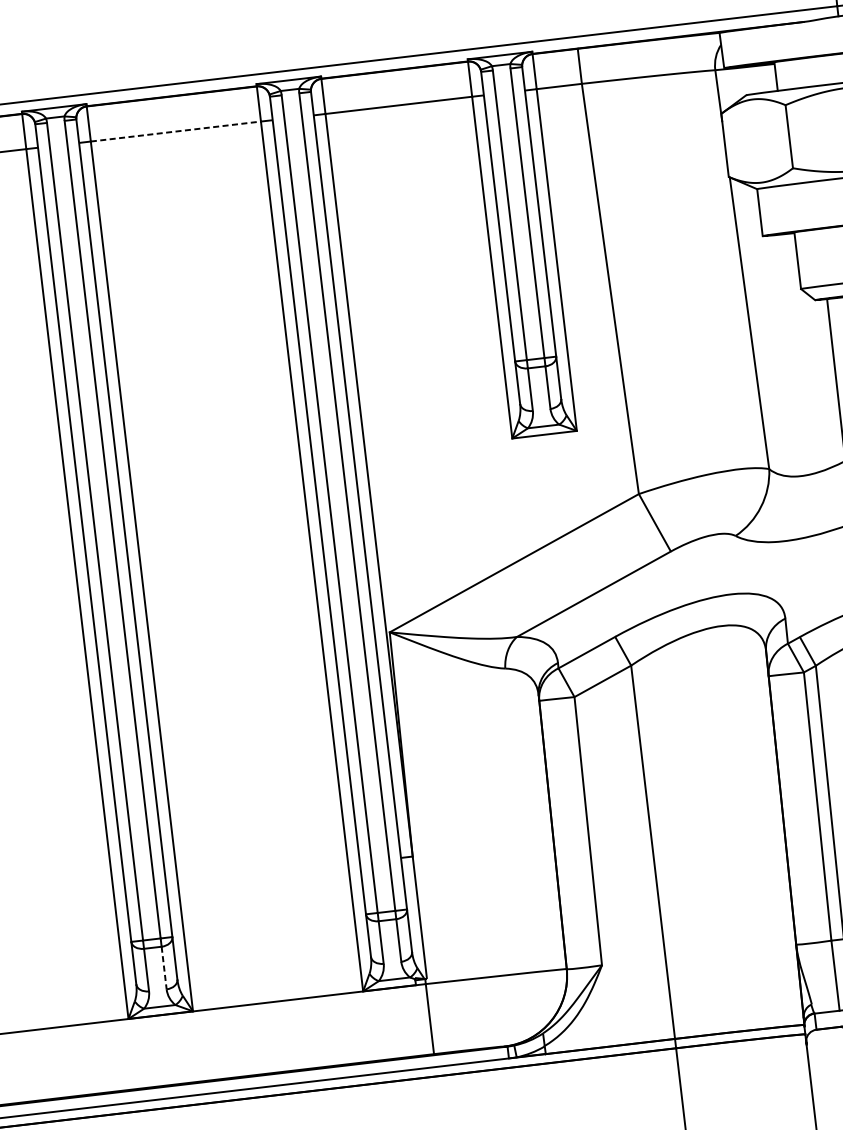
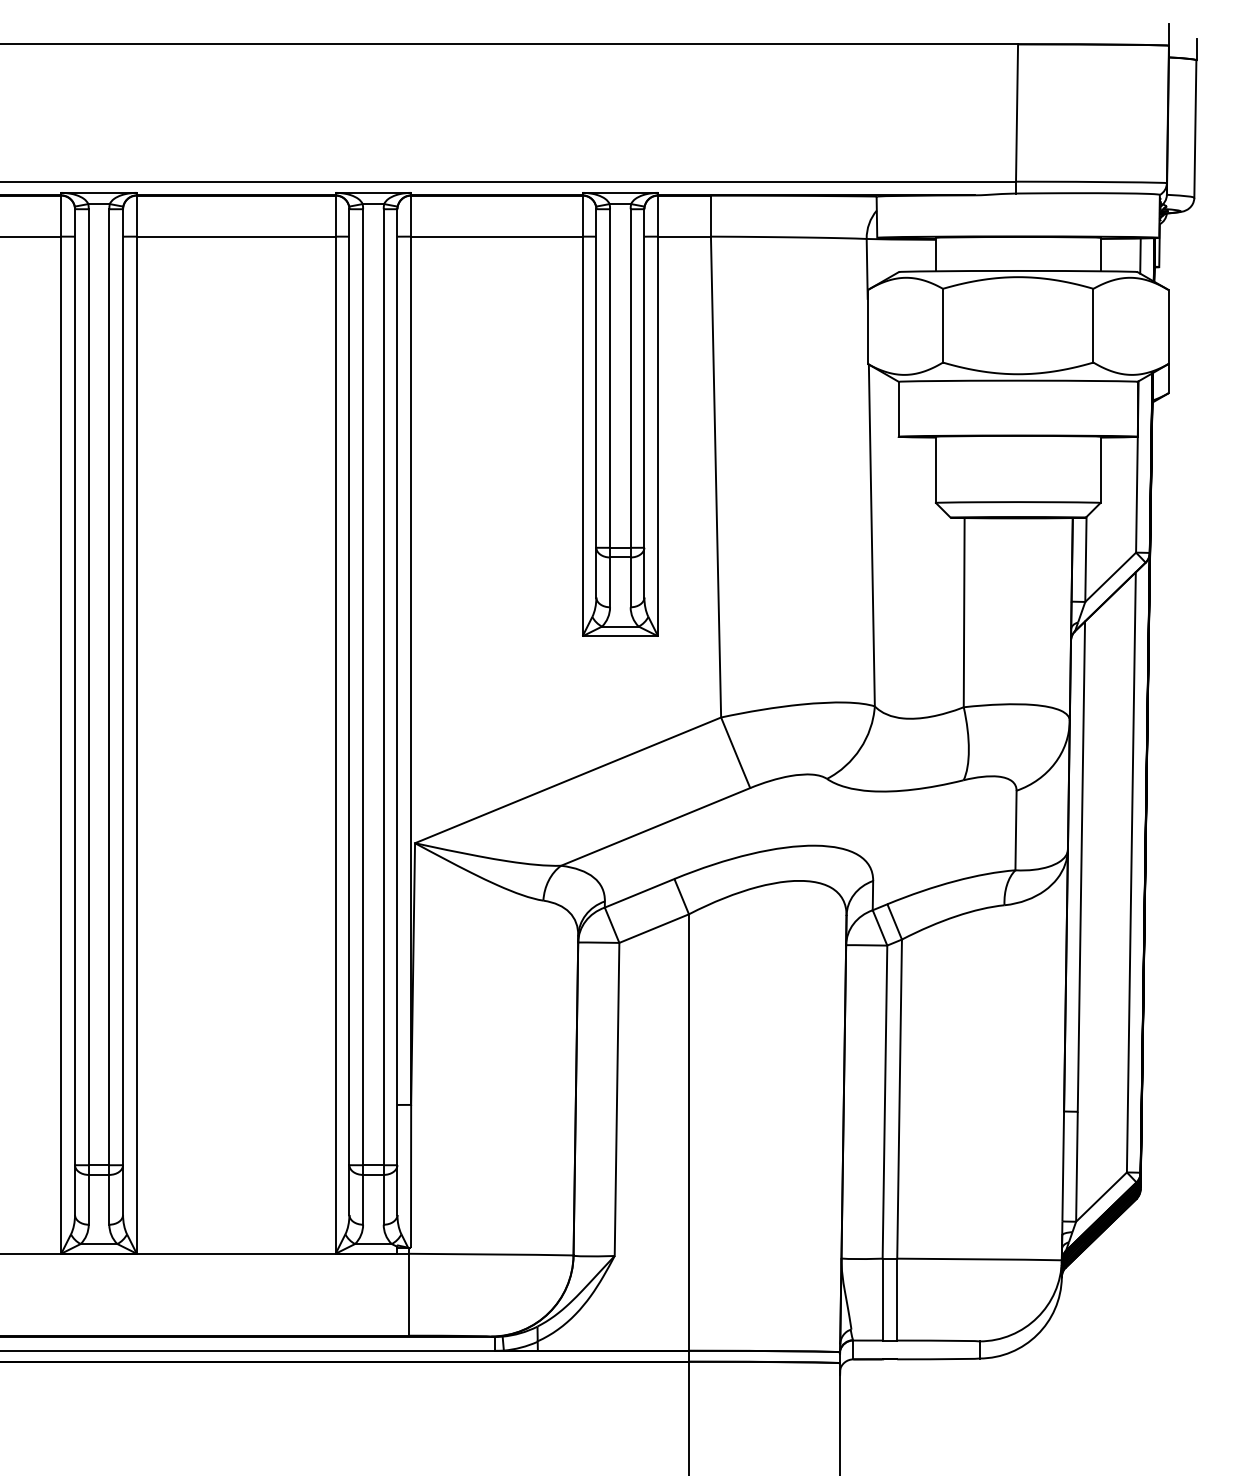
line: (176, 131) -> (236, 236), dashed -> solid
line: (164, 967) -> (109, 1199), dashed -> solid

